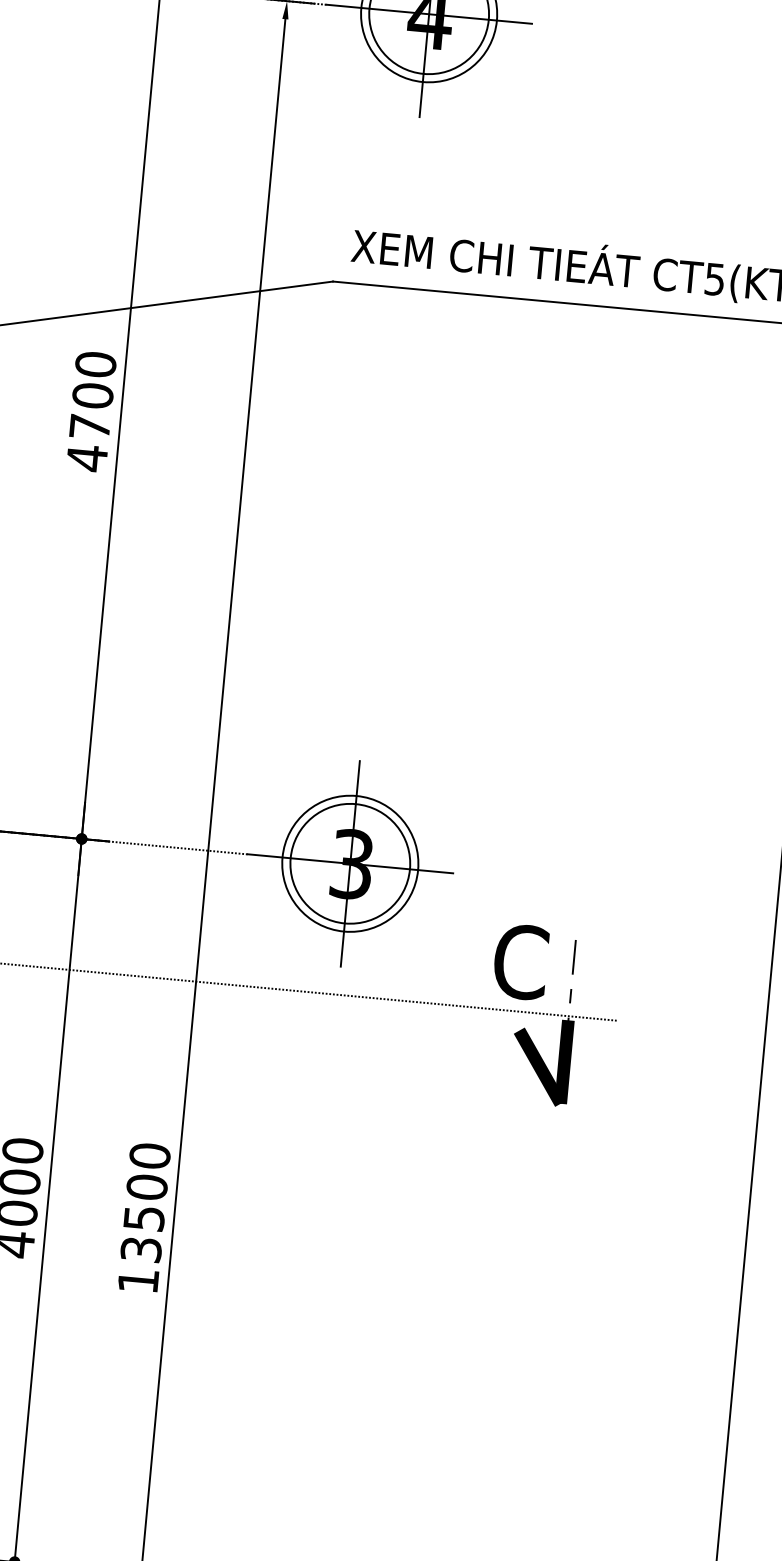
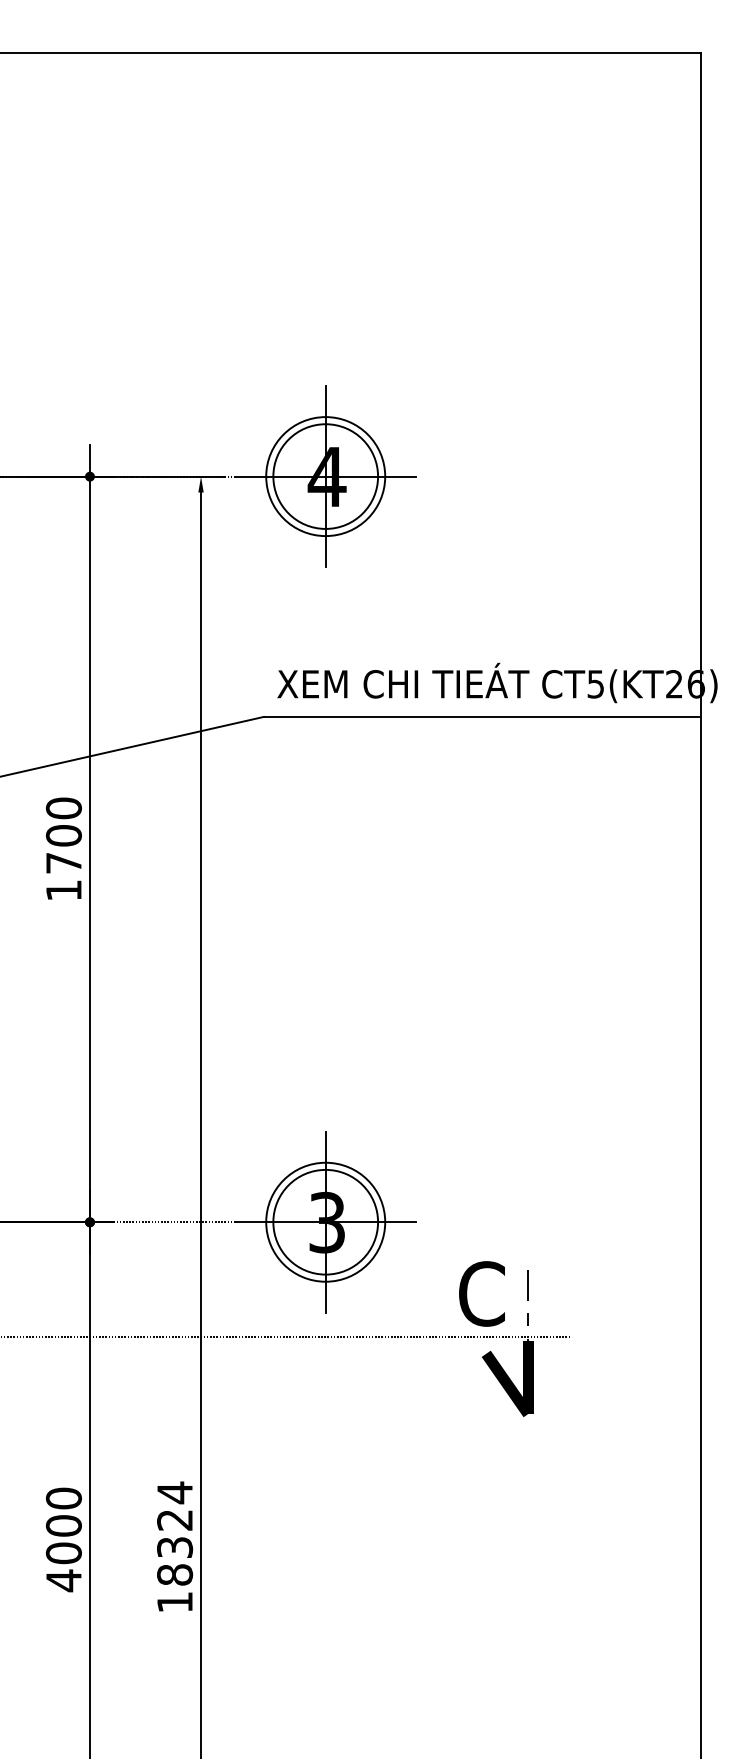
text: (86, 458) -> (63, 890), 4700 -> 1700
text: (146, 1202) -> (175, 1533), 13500 -> 18324

